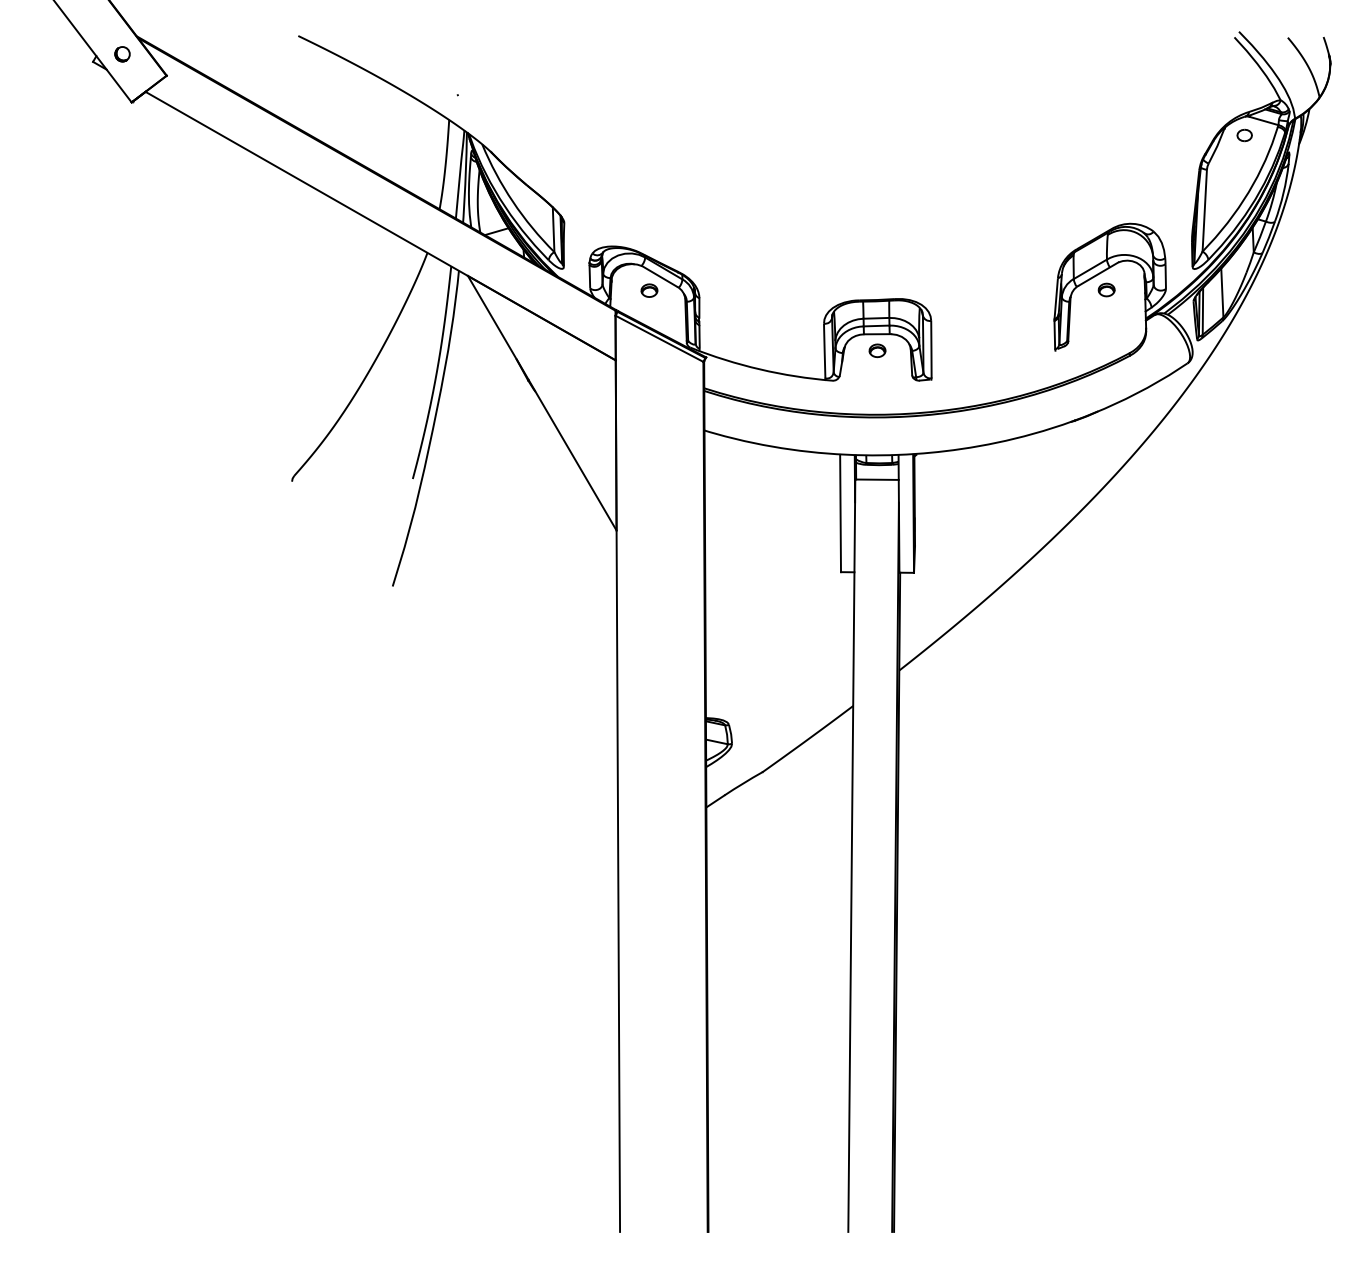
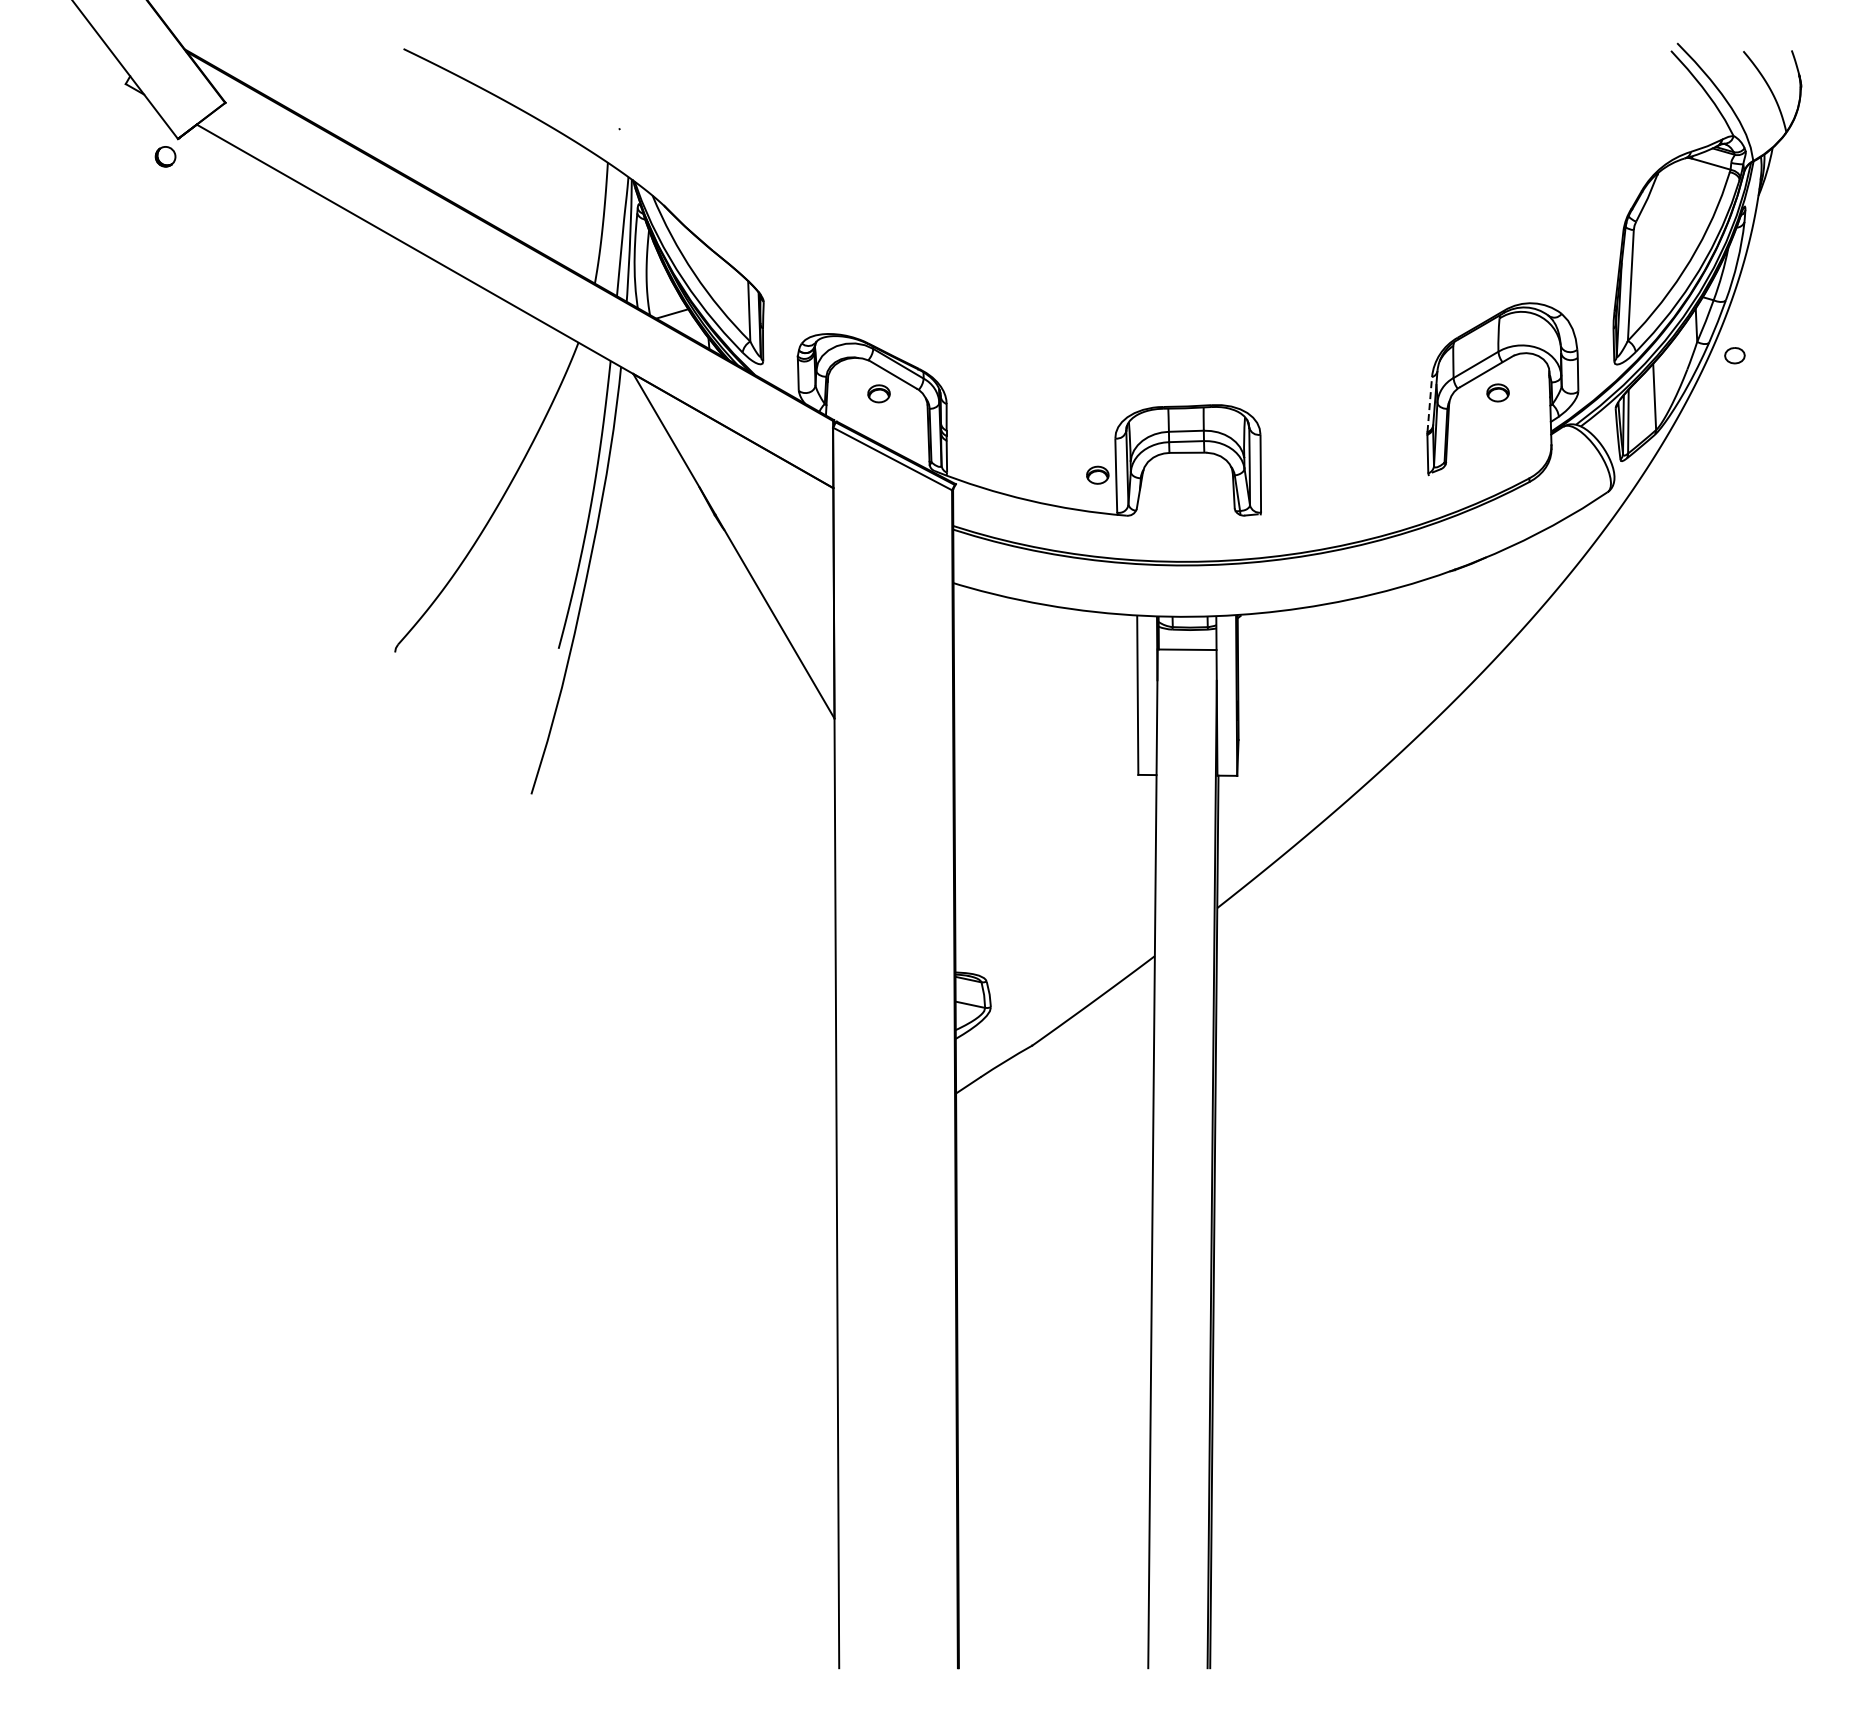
part: (122, 54) -> (165, 156), moved
part: (1244, 135) -> (1734, 355), moved
line: (1056, 299) -> (1429, 405), solid -> dashed
part: (877, 350) -> (1097, 474), moved

